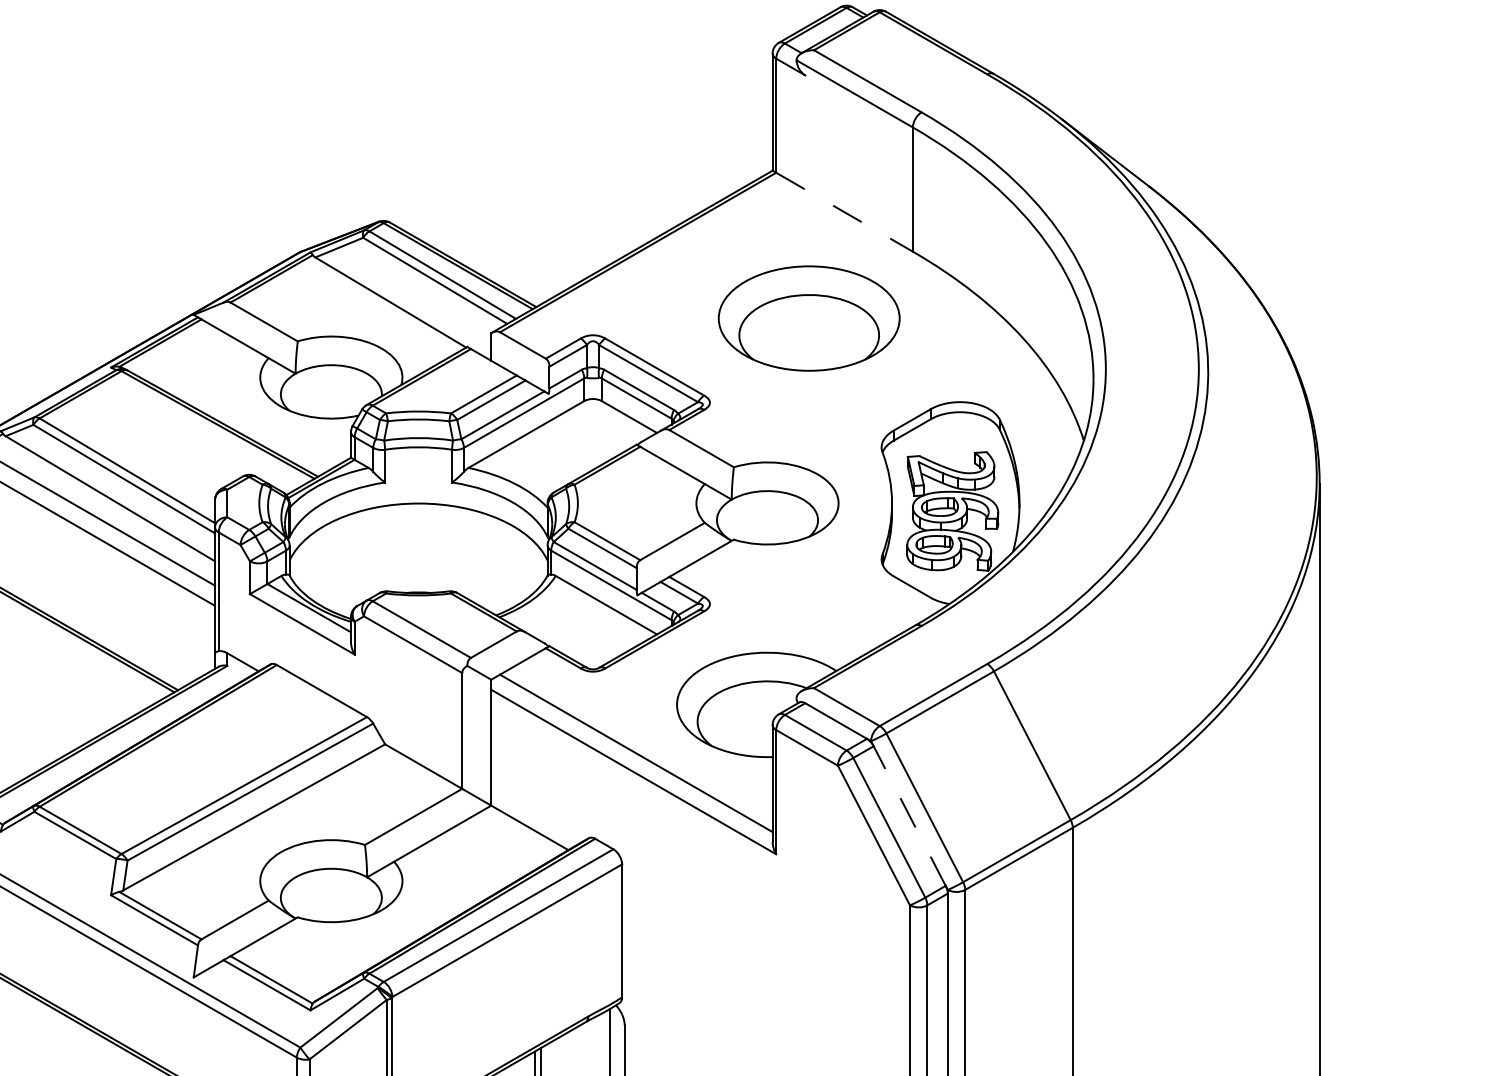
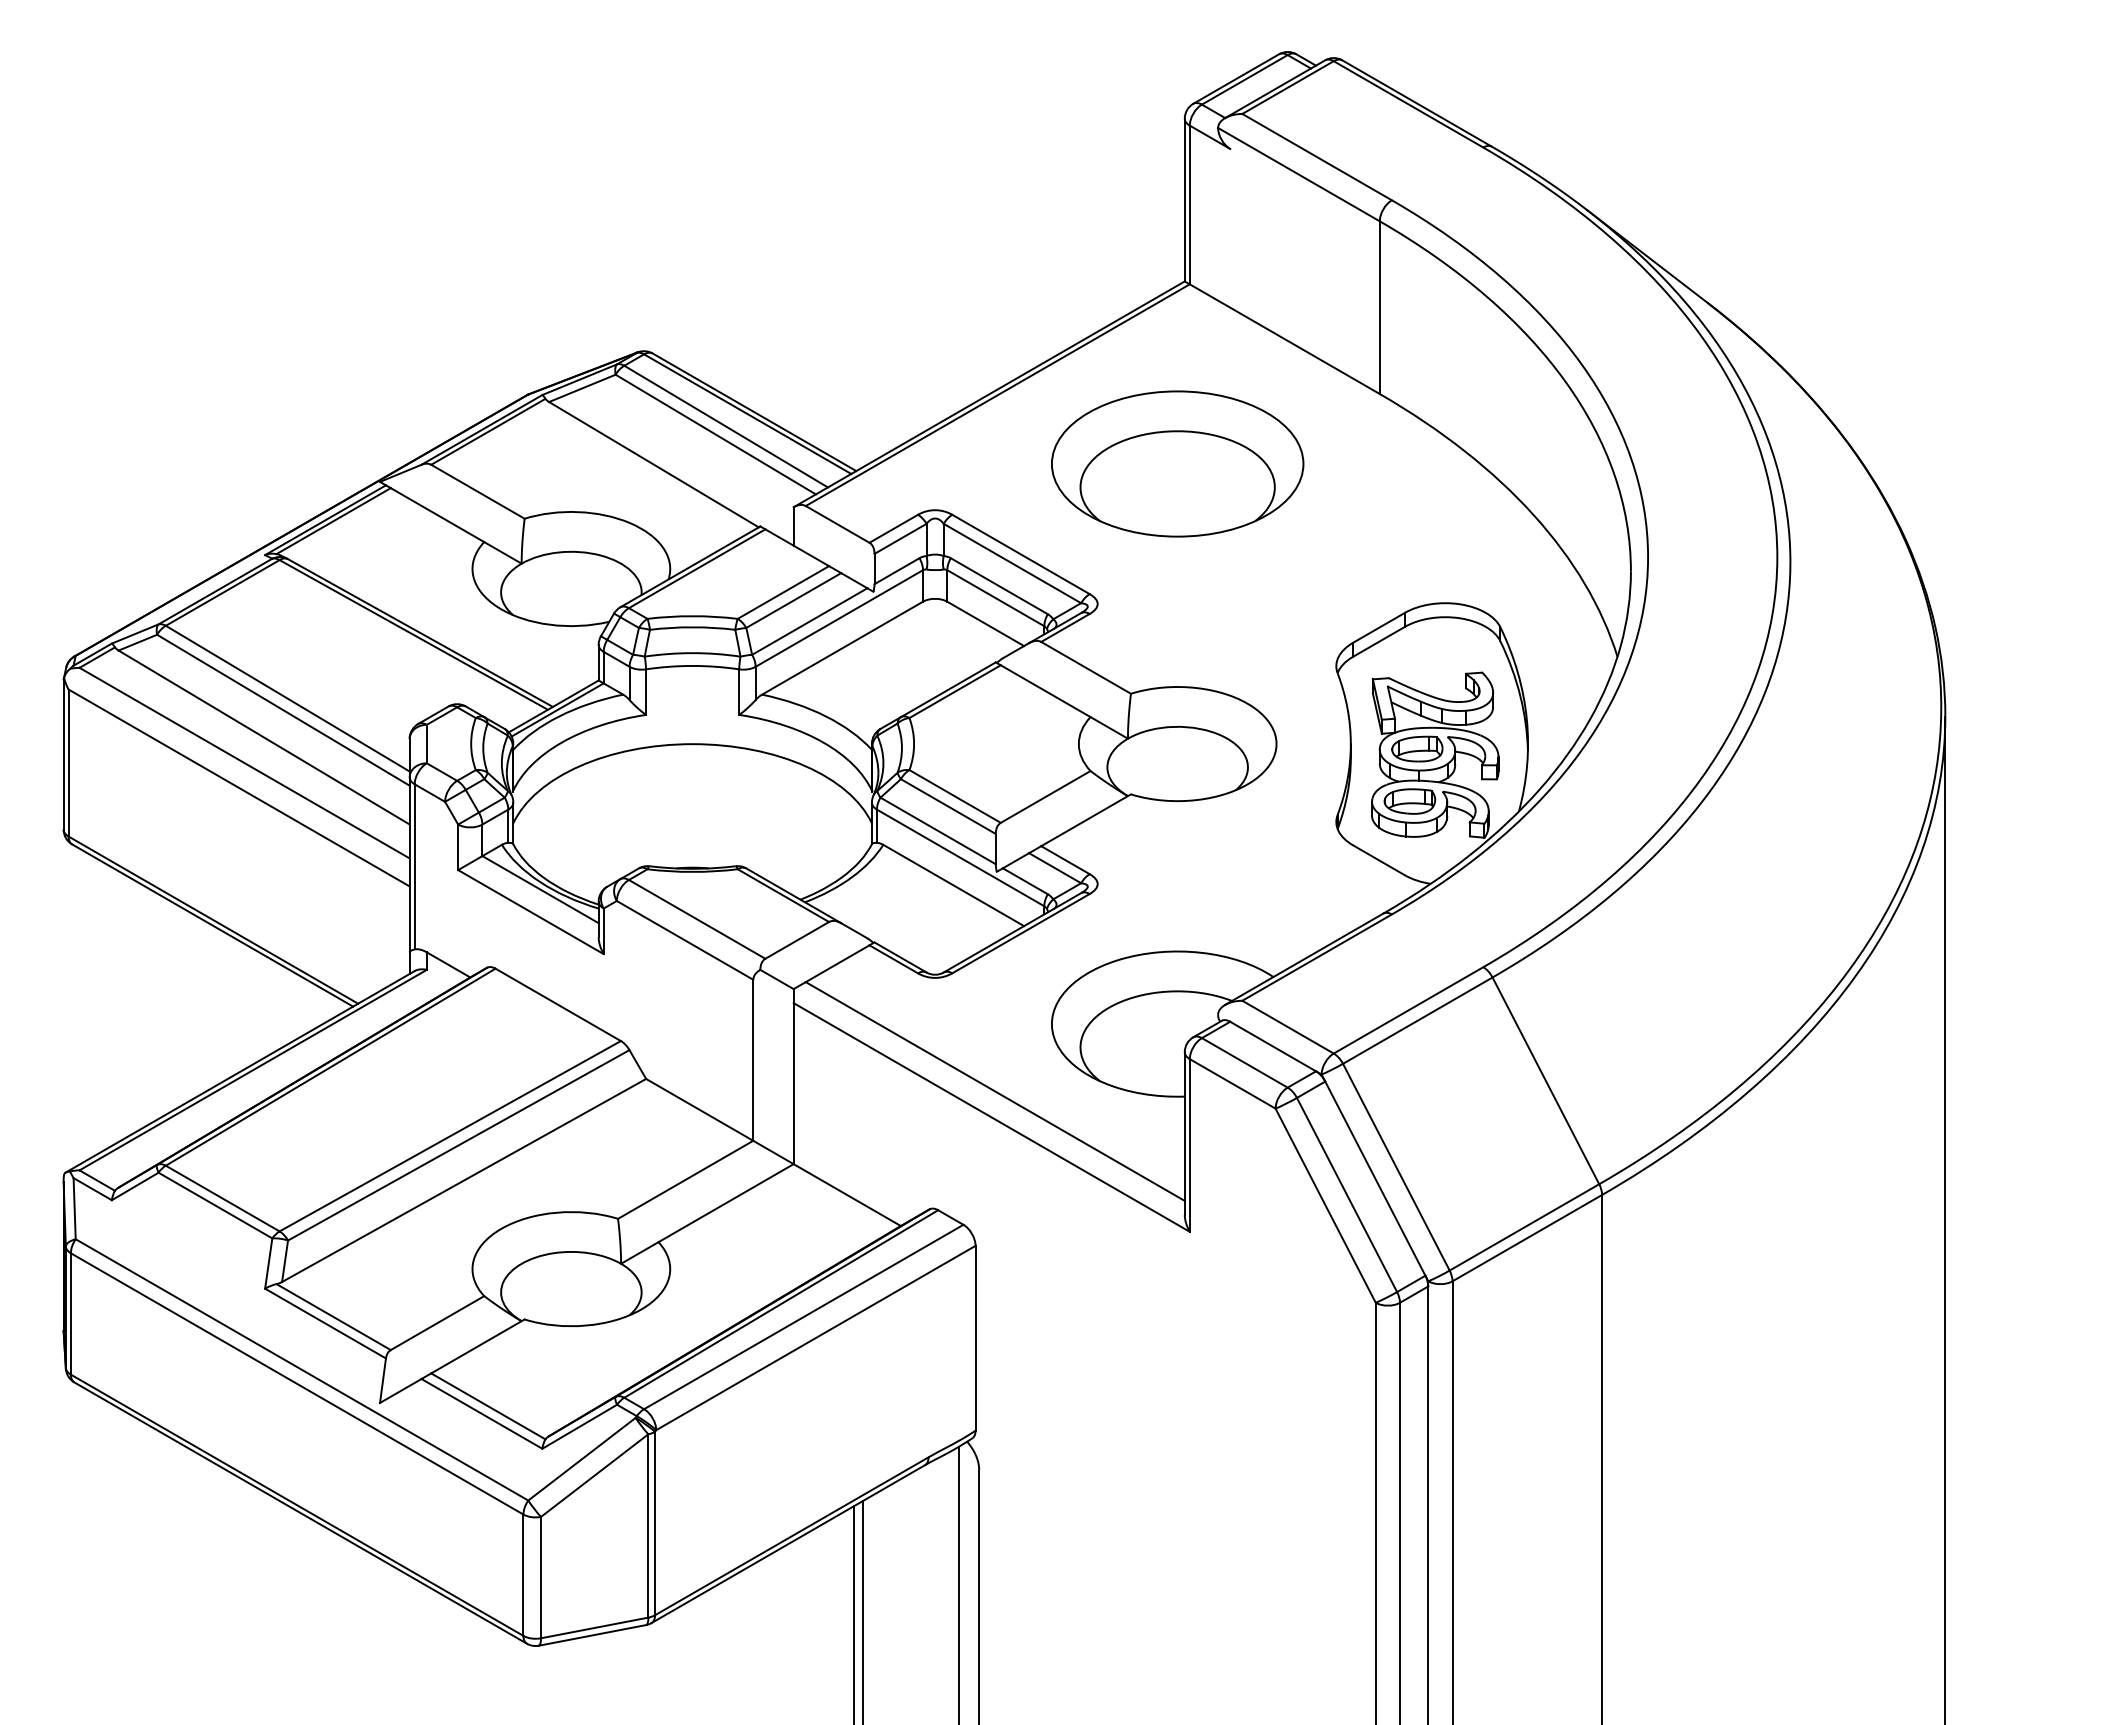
line: (844, 212) -> (1284, 339), dashed -> solid
part: (809, 318) -> (1177, 463), moved
line: (909, 815) -> (1375, 1178), dashed -> solid

